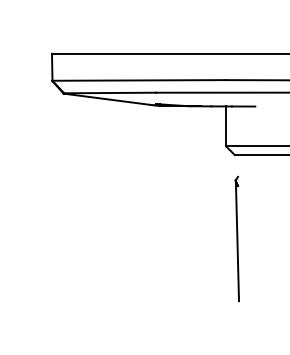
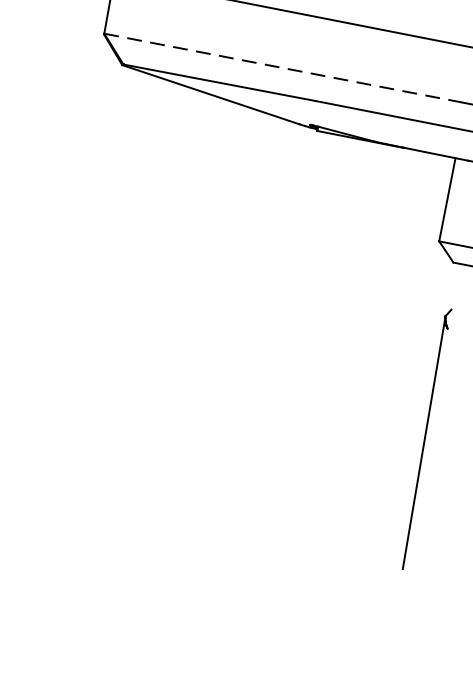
line: (139, 80) -> (285, 68), solid -> dashed

